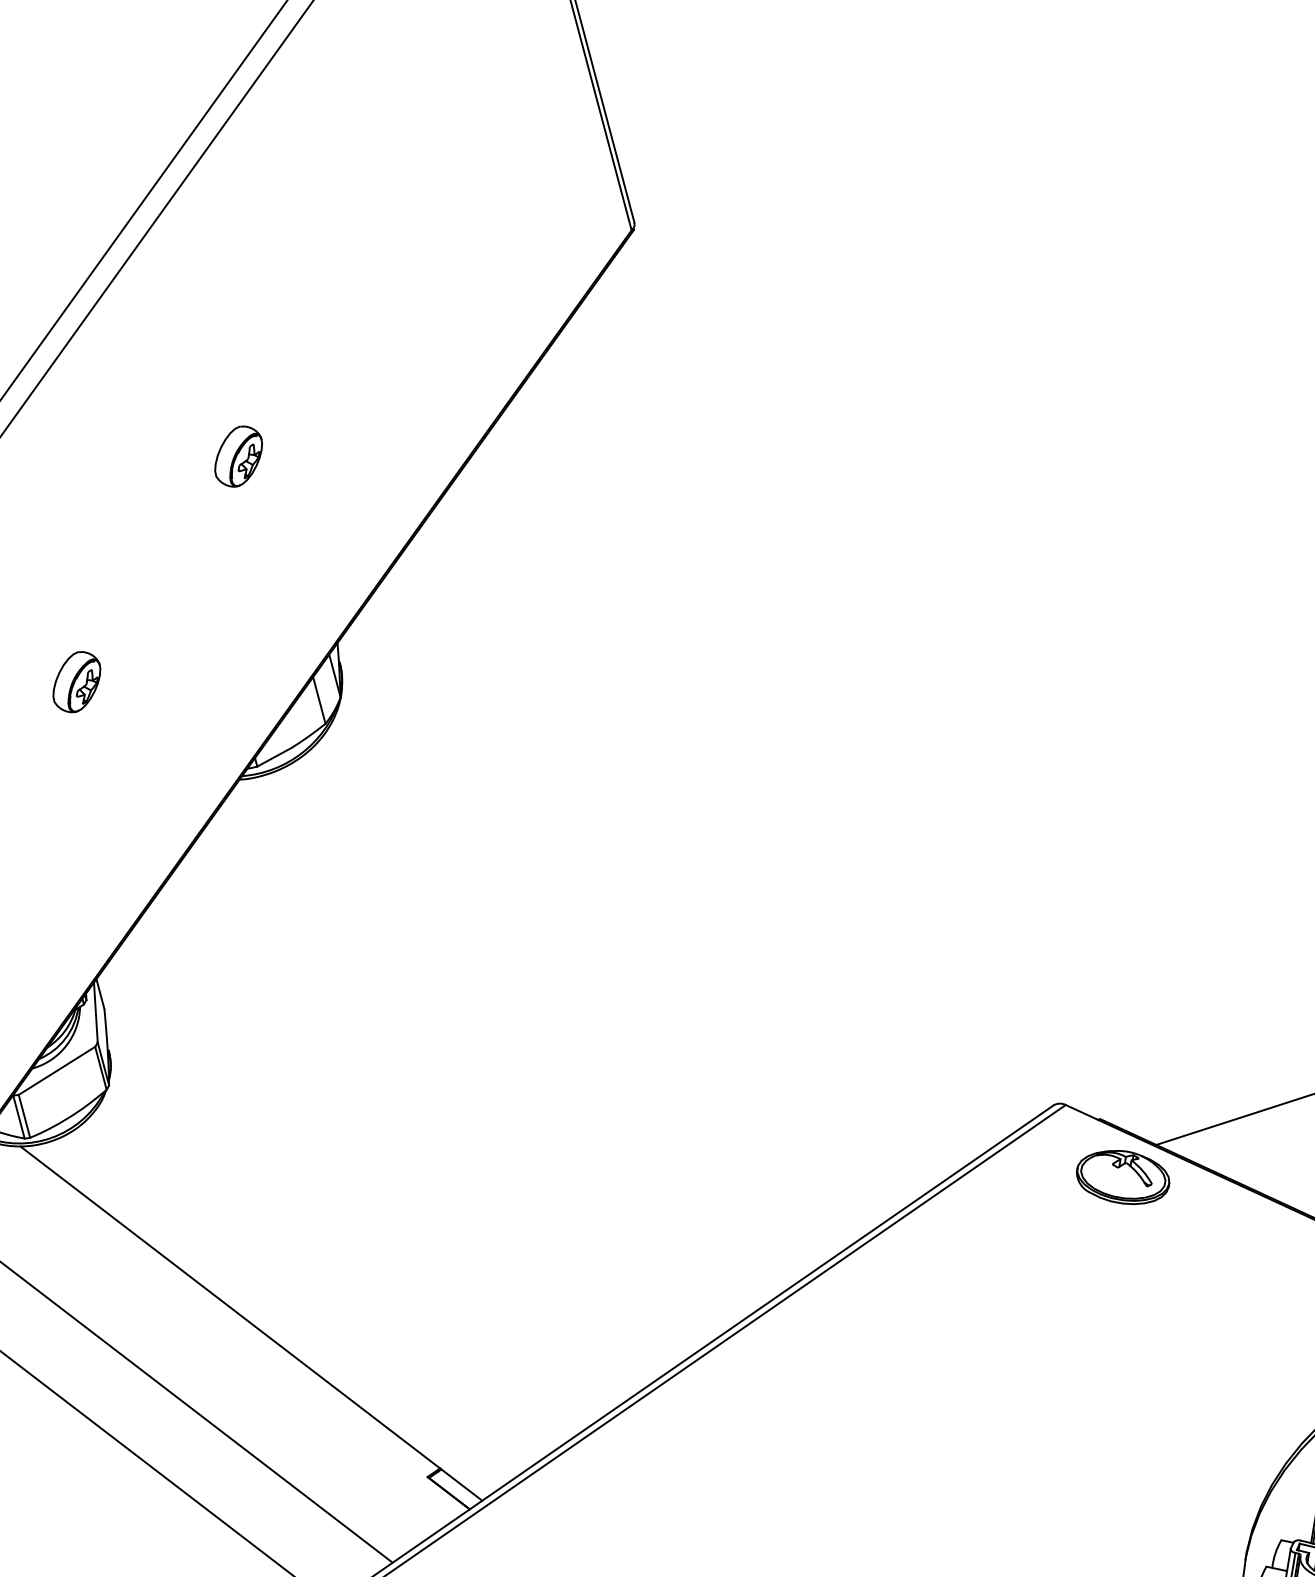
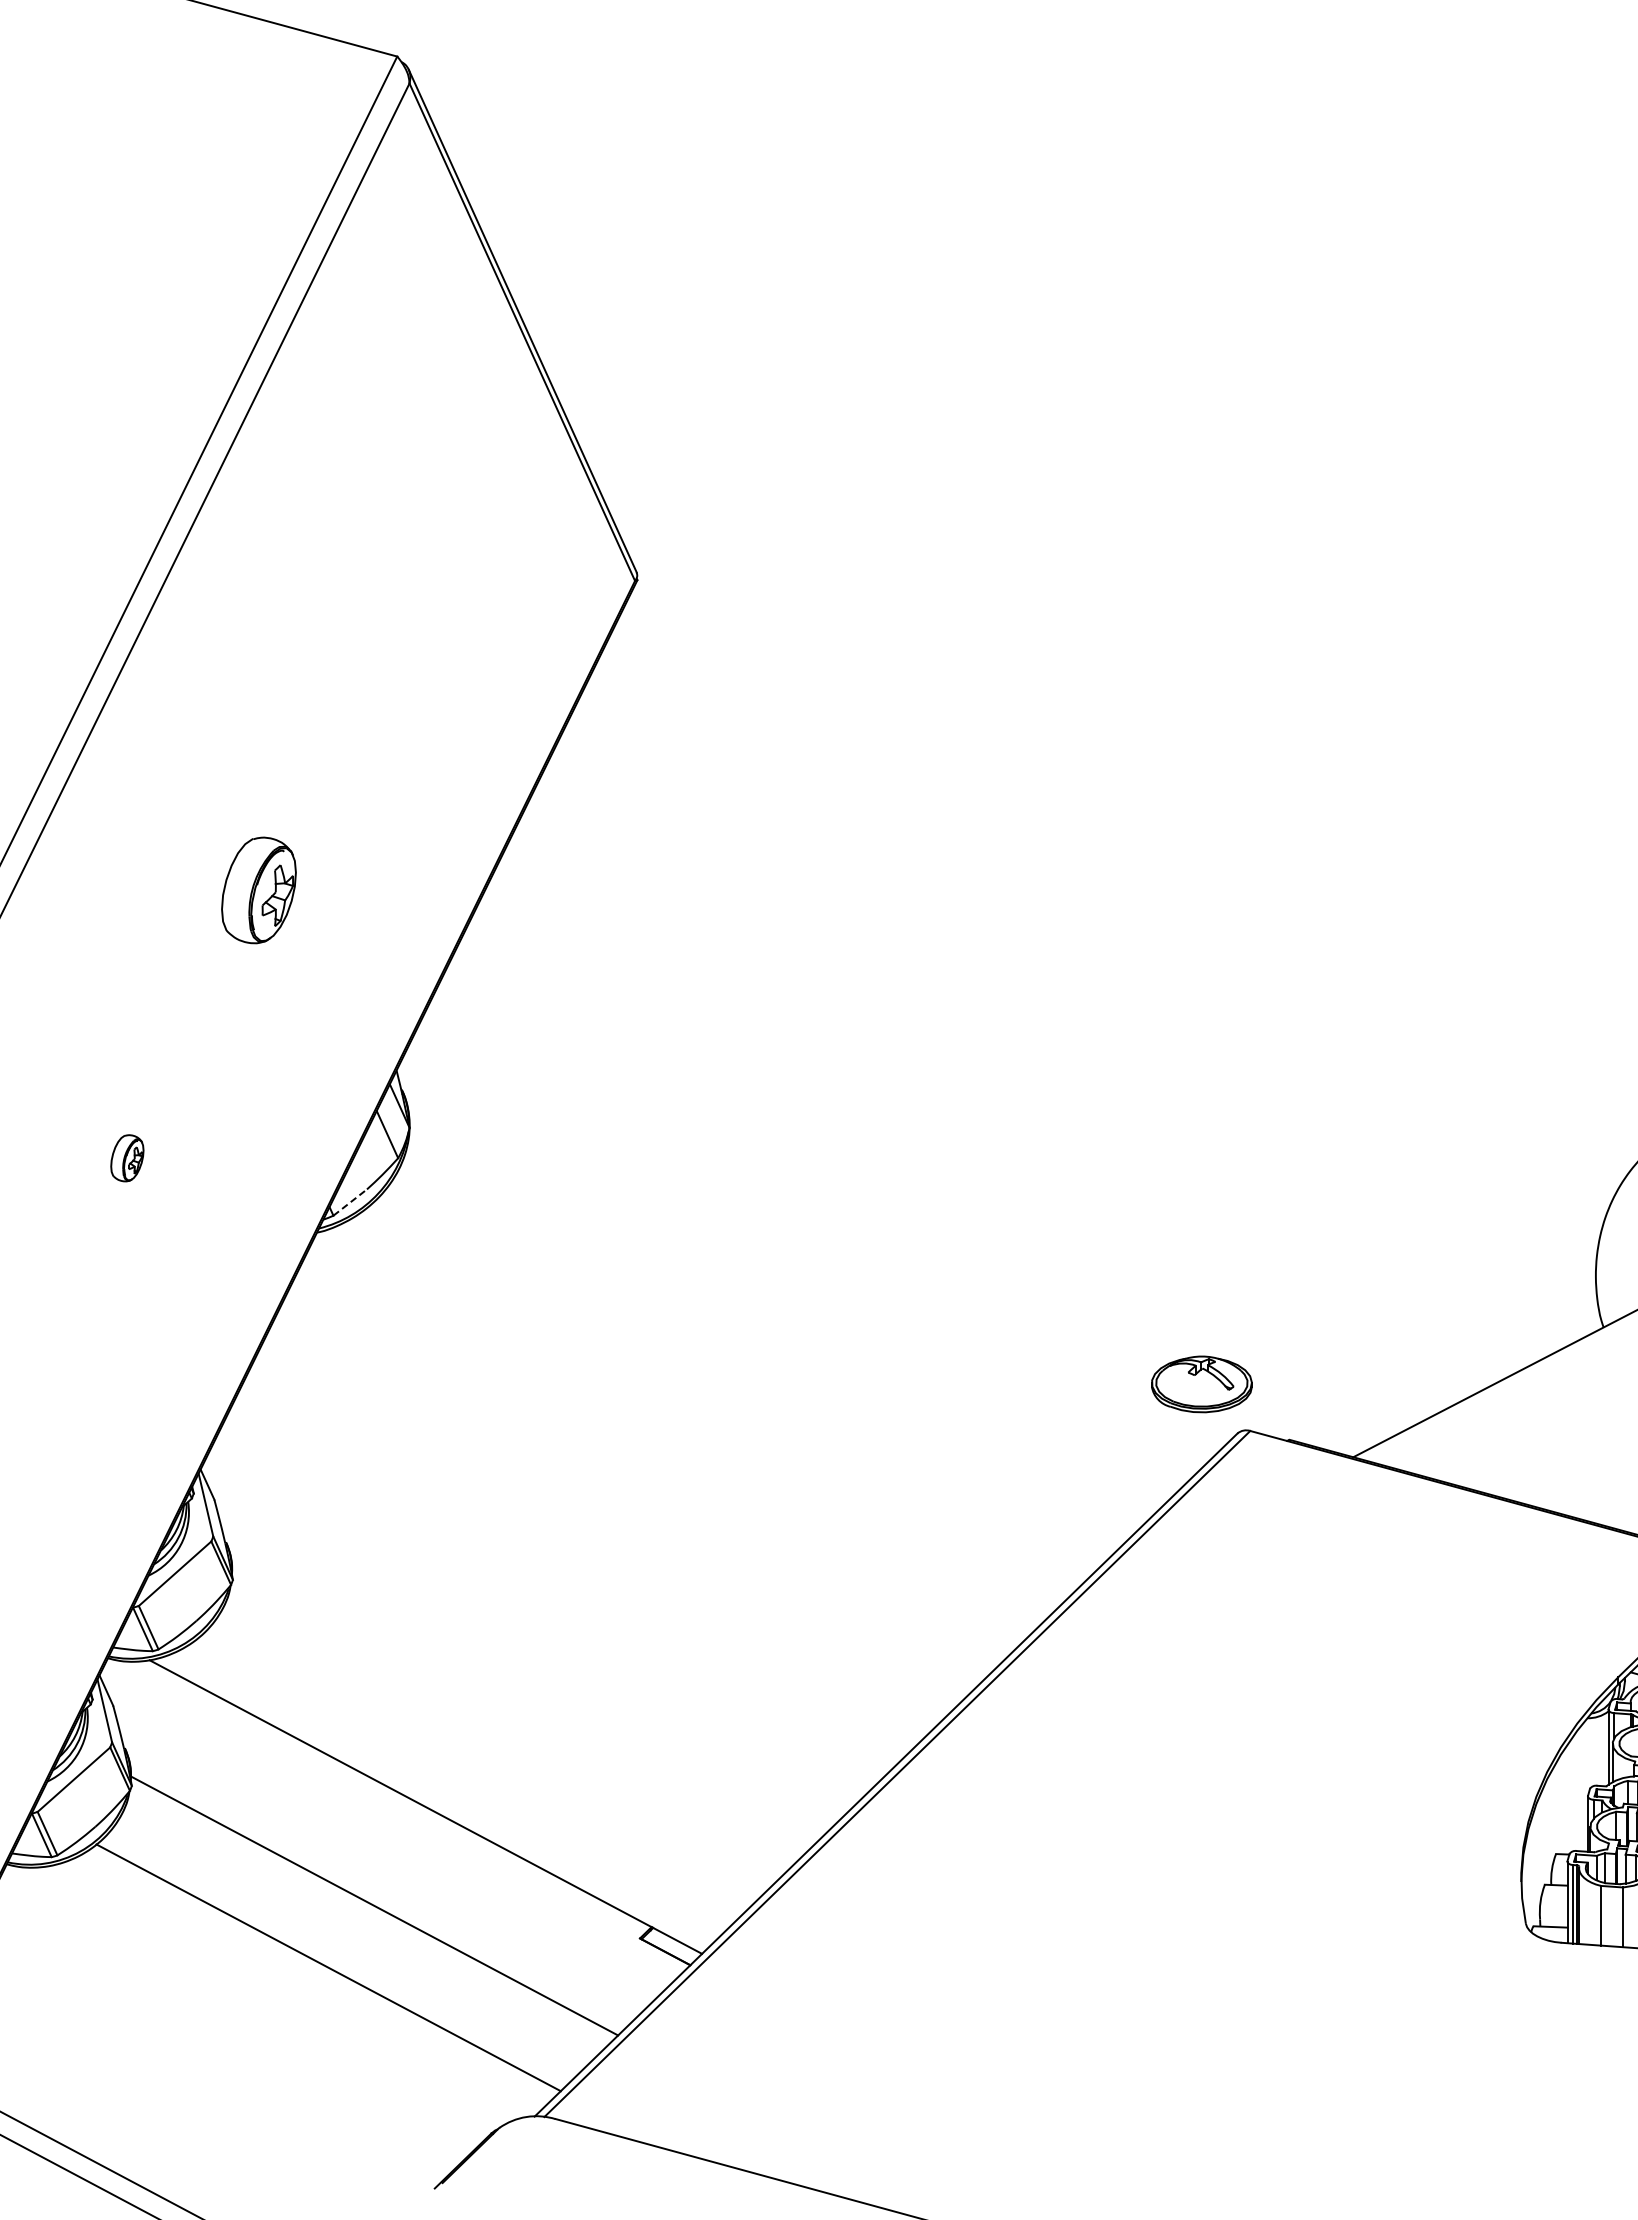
part: (238, 456) -> (258, 890), size x1.6
part: (77, 682) -> (127, 1158), size x0.7
line: (274, 757) -> (350, 1202), solid -> dashed
part: (1122, 1177) -> (1201, 1384), moved

